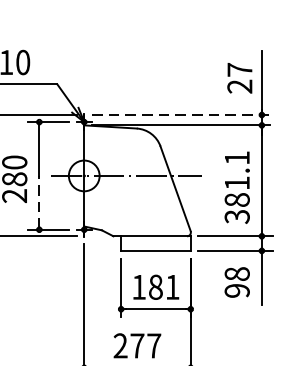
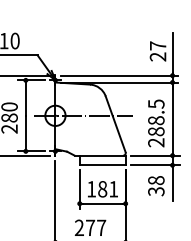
line: (181, 114) -> (119, 75), dashed -> solid
text: (237, 187) -> (156, 123), 381.1 -> 288.5
line: (38, 201) -> (25, 132), dashed -> solid
text: (237, 290) -> (156, 191), 98 -> 38

